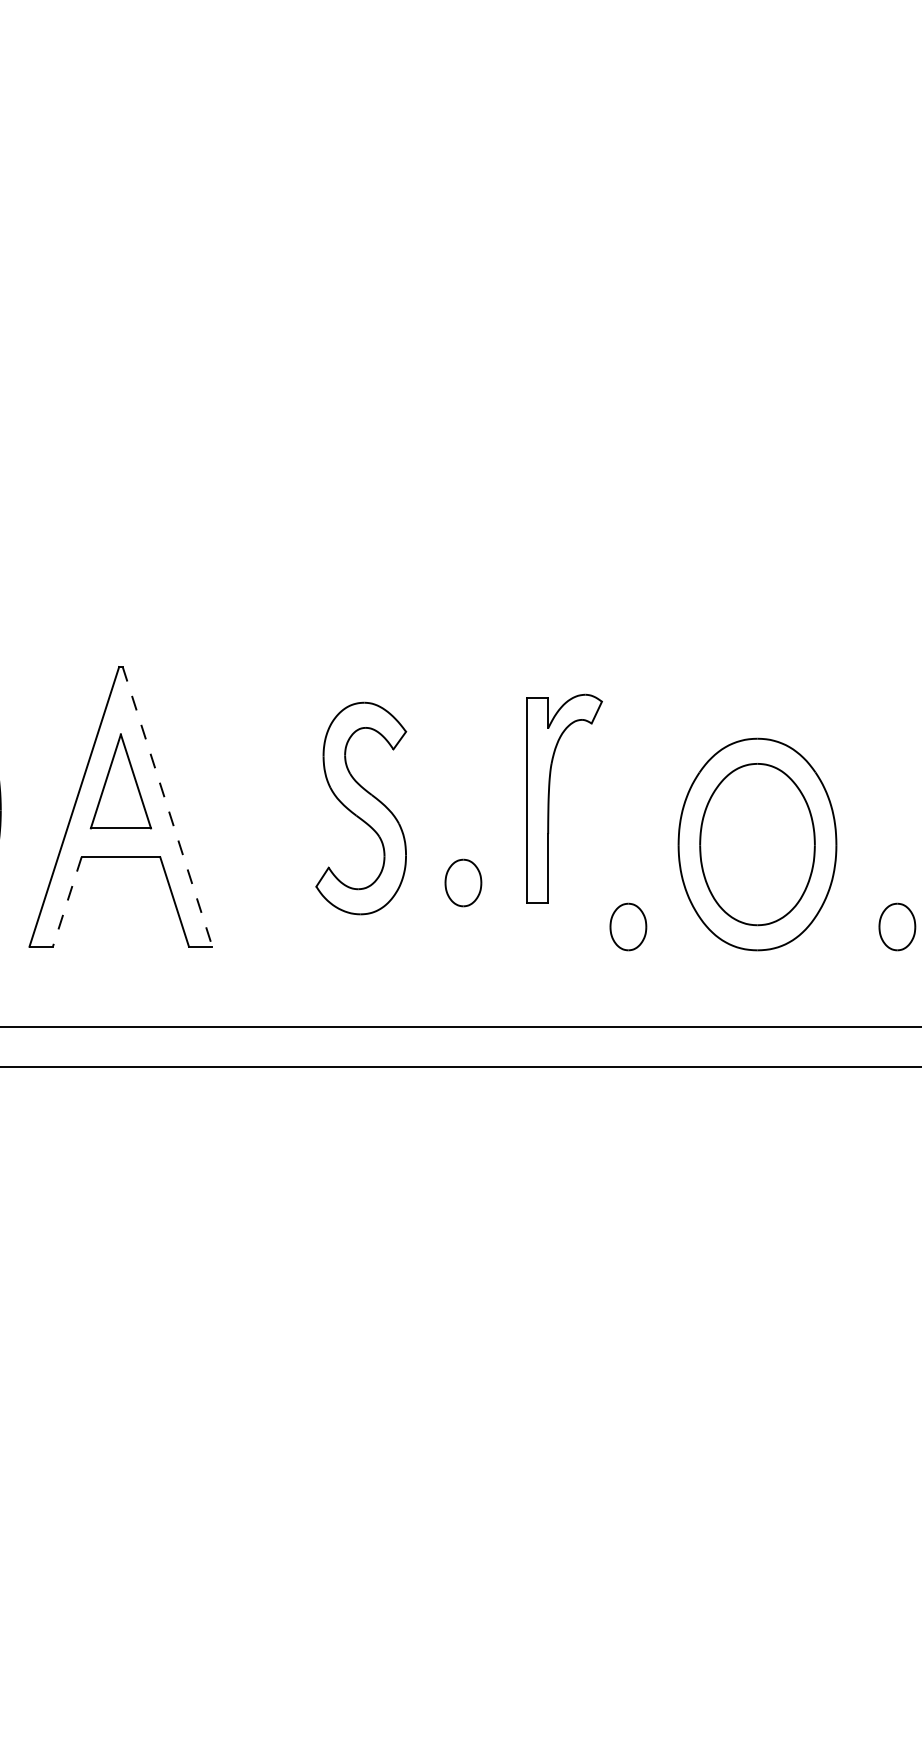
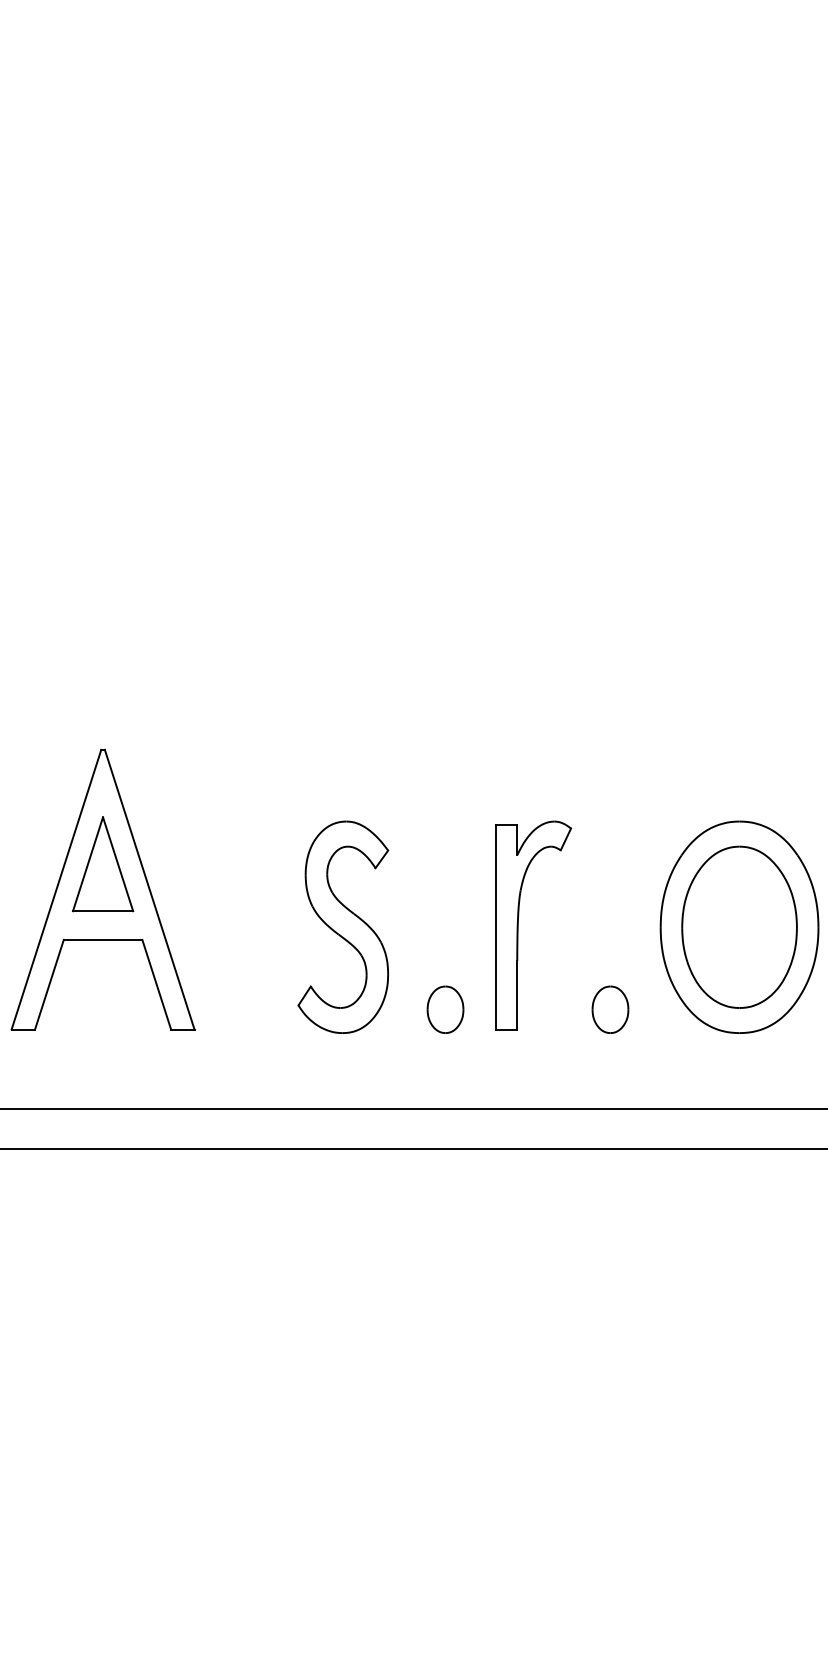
part: (549, 798) -> (518, 925), moved
line: (167, 806) -> (149, 889), dashed -> solid
part: (361, 808) -> (343, 927), moved
part: (463, 882) -> (445, 1009), moved
line: (67, 902) -> (49, 985), dashed -> solid

